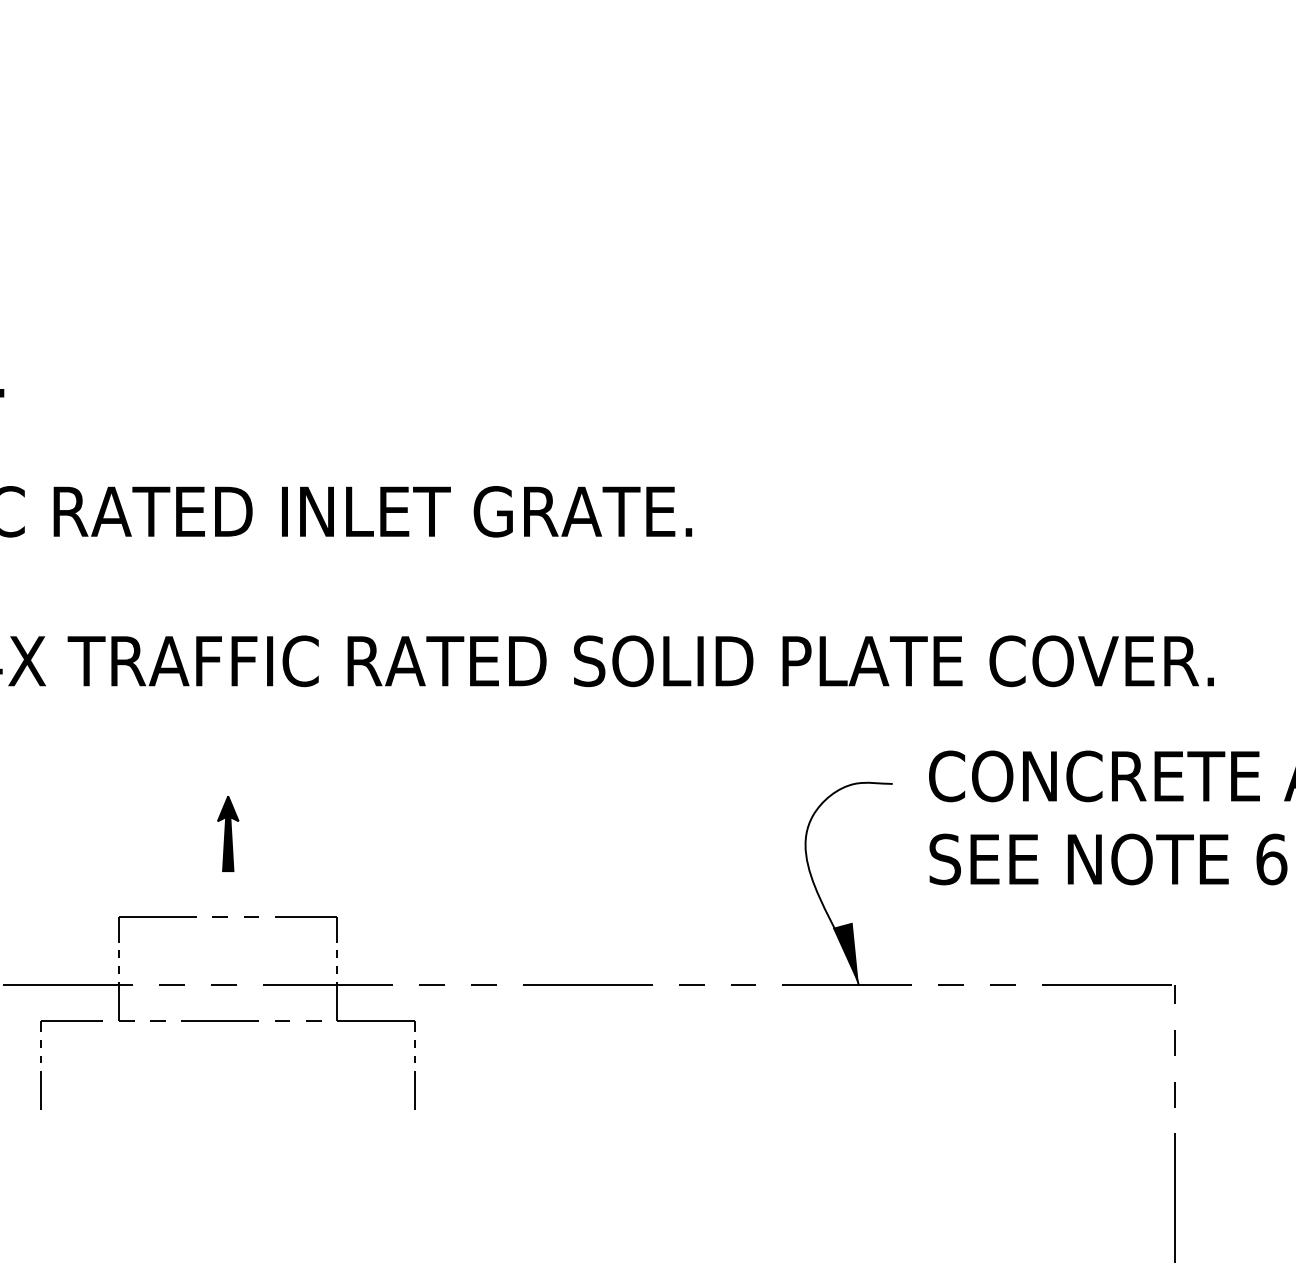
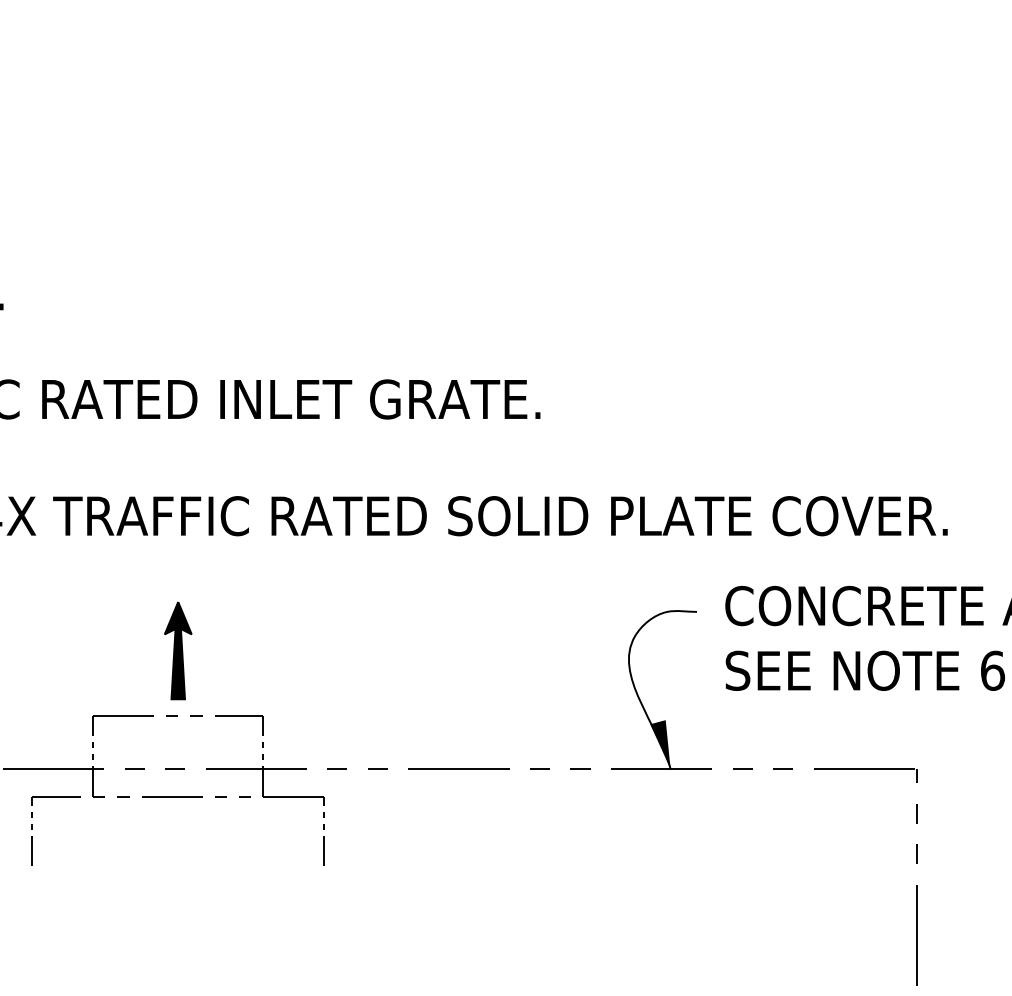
part: (228, 833) -> (178, 650), size x1.67

